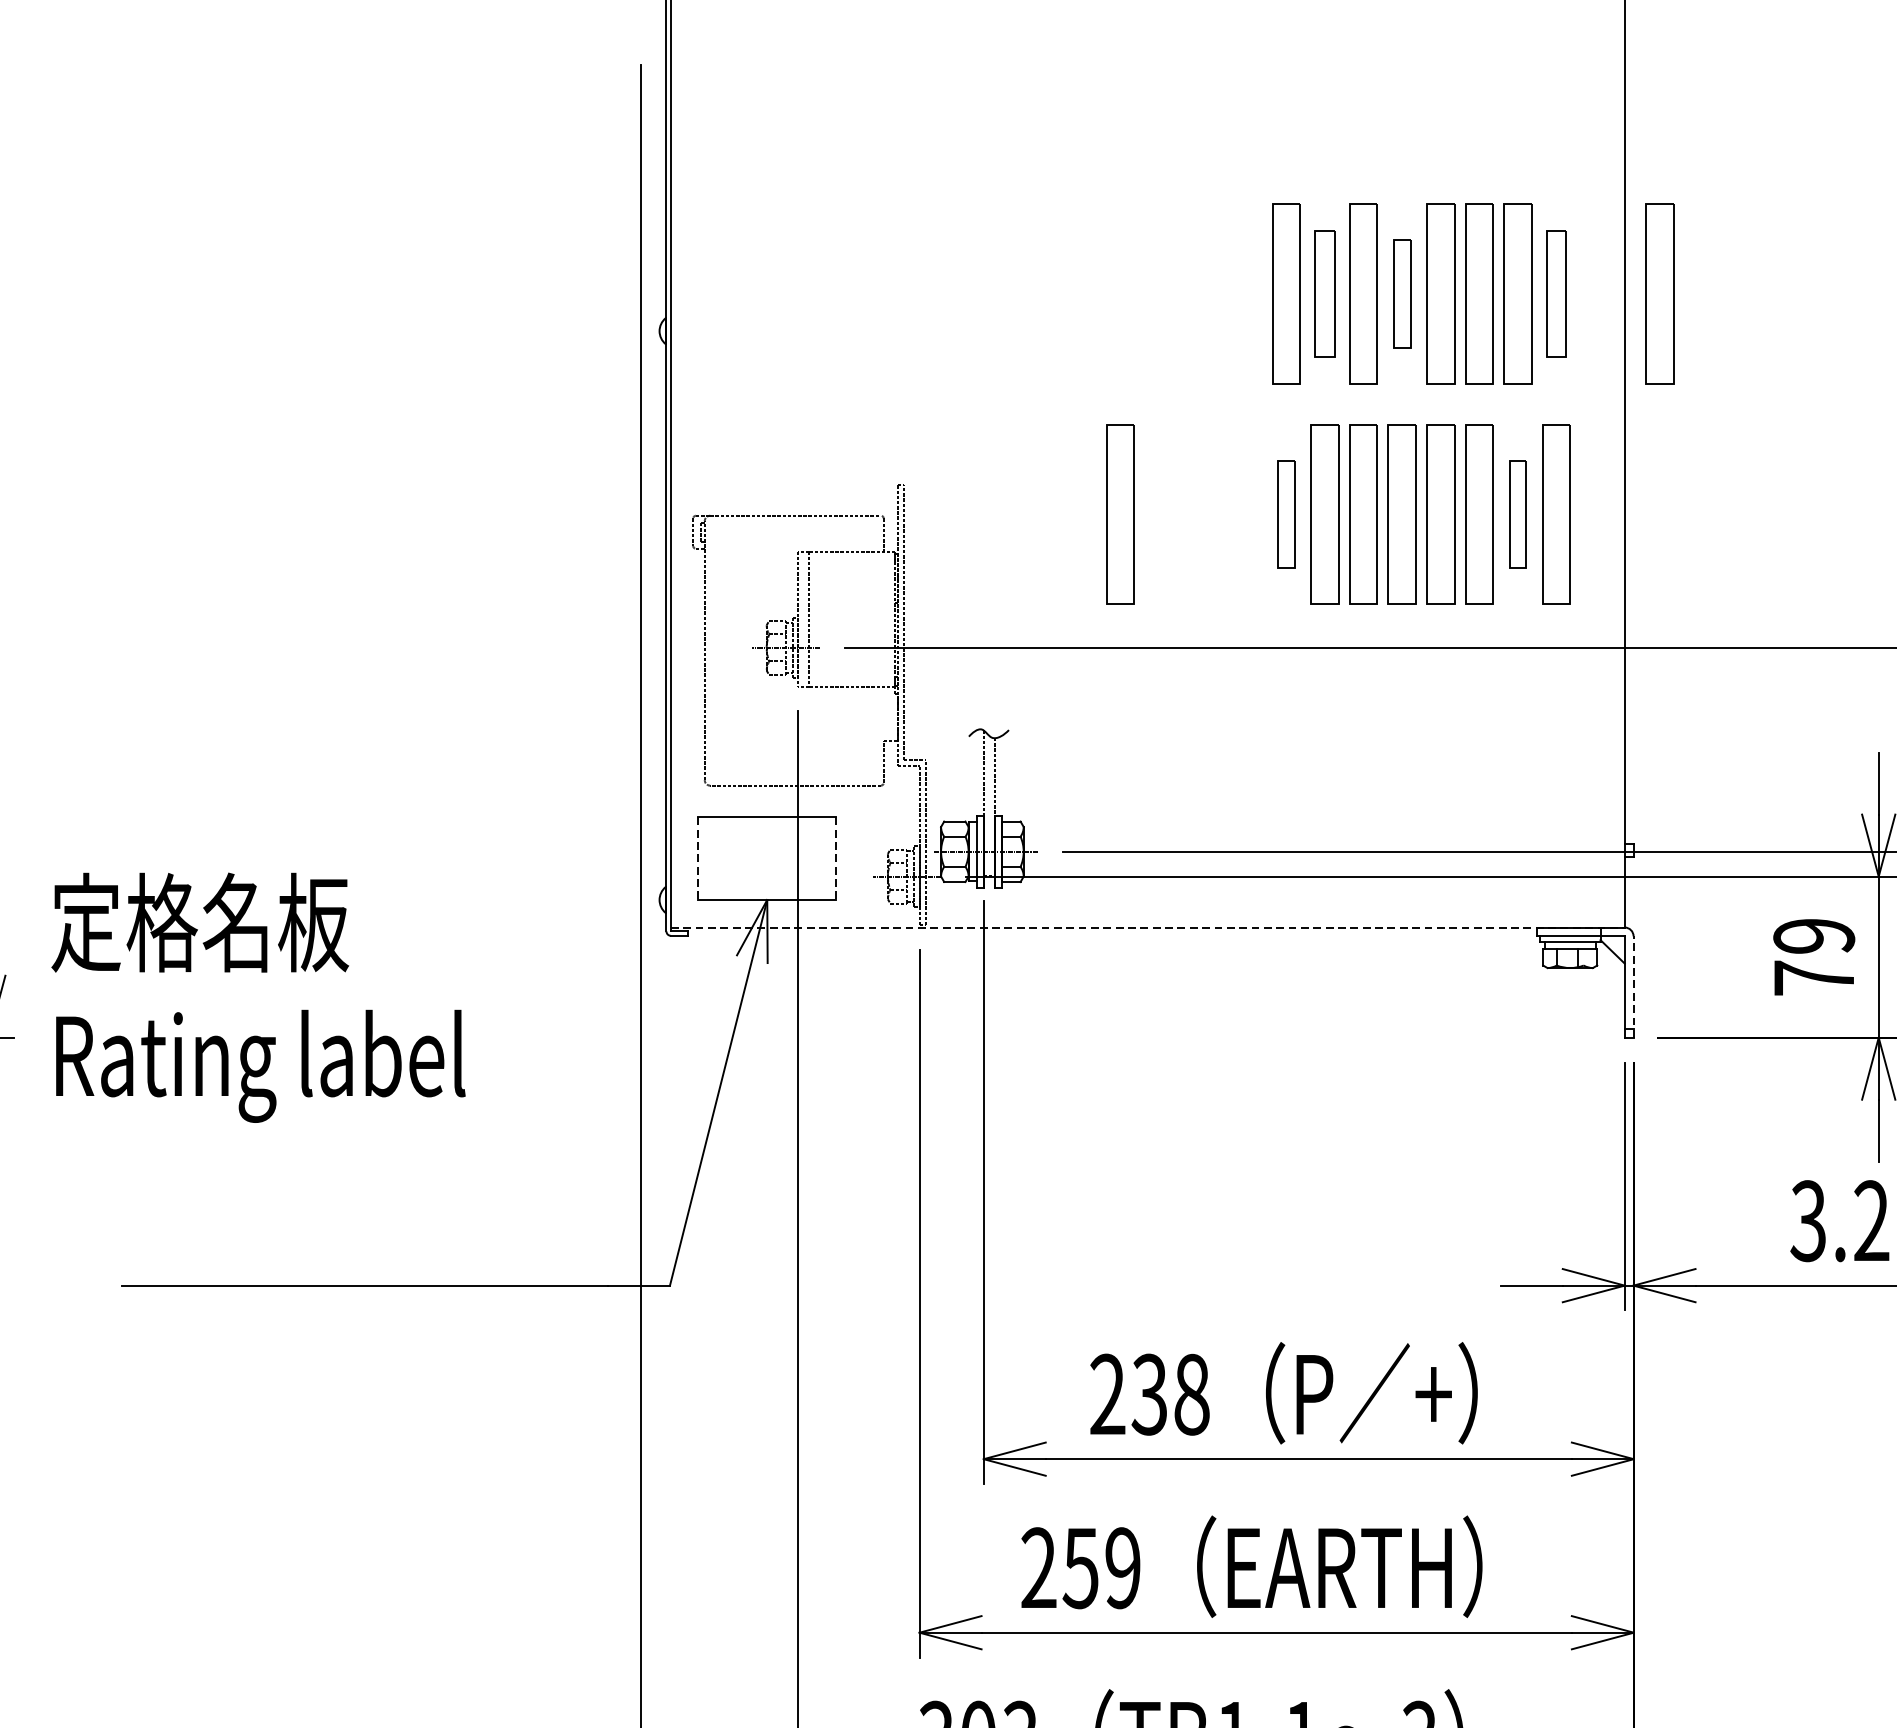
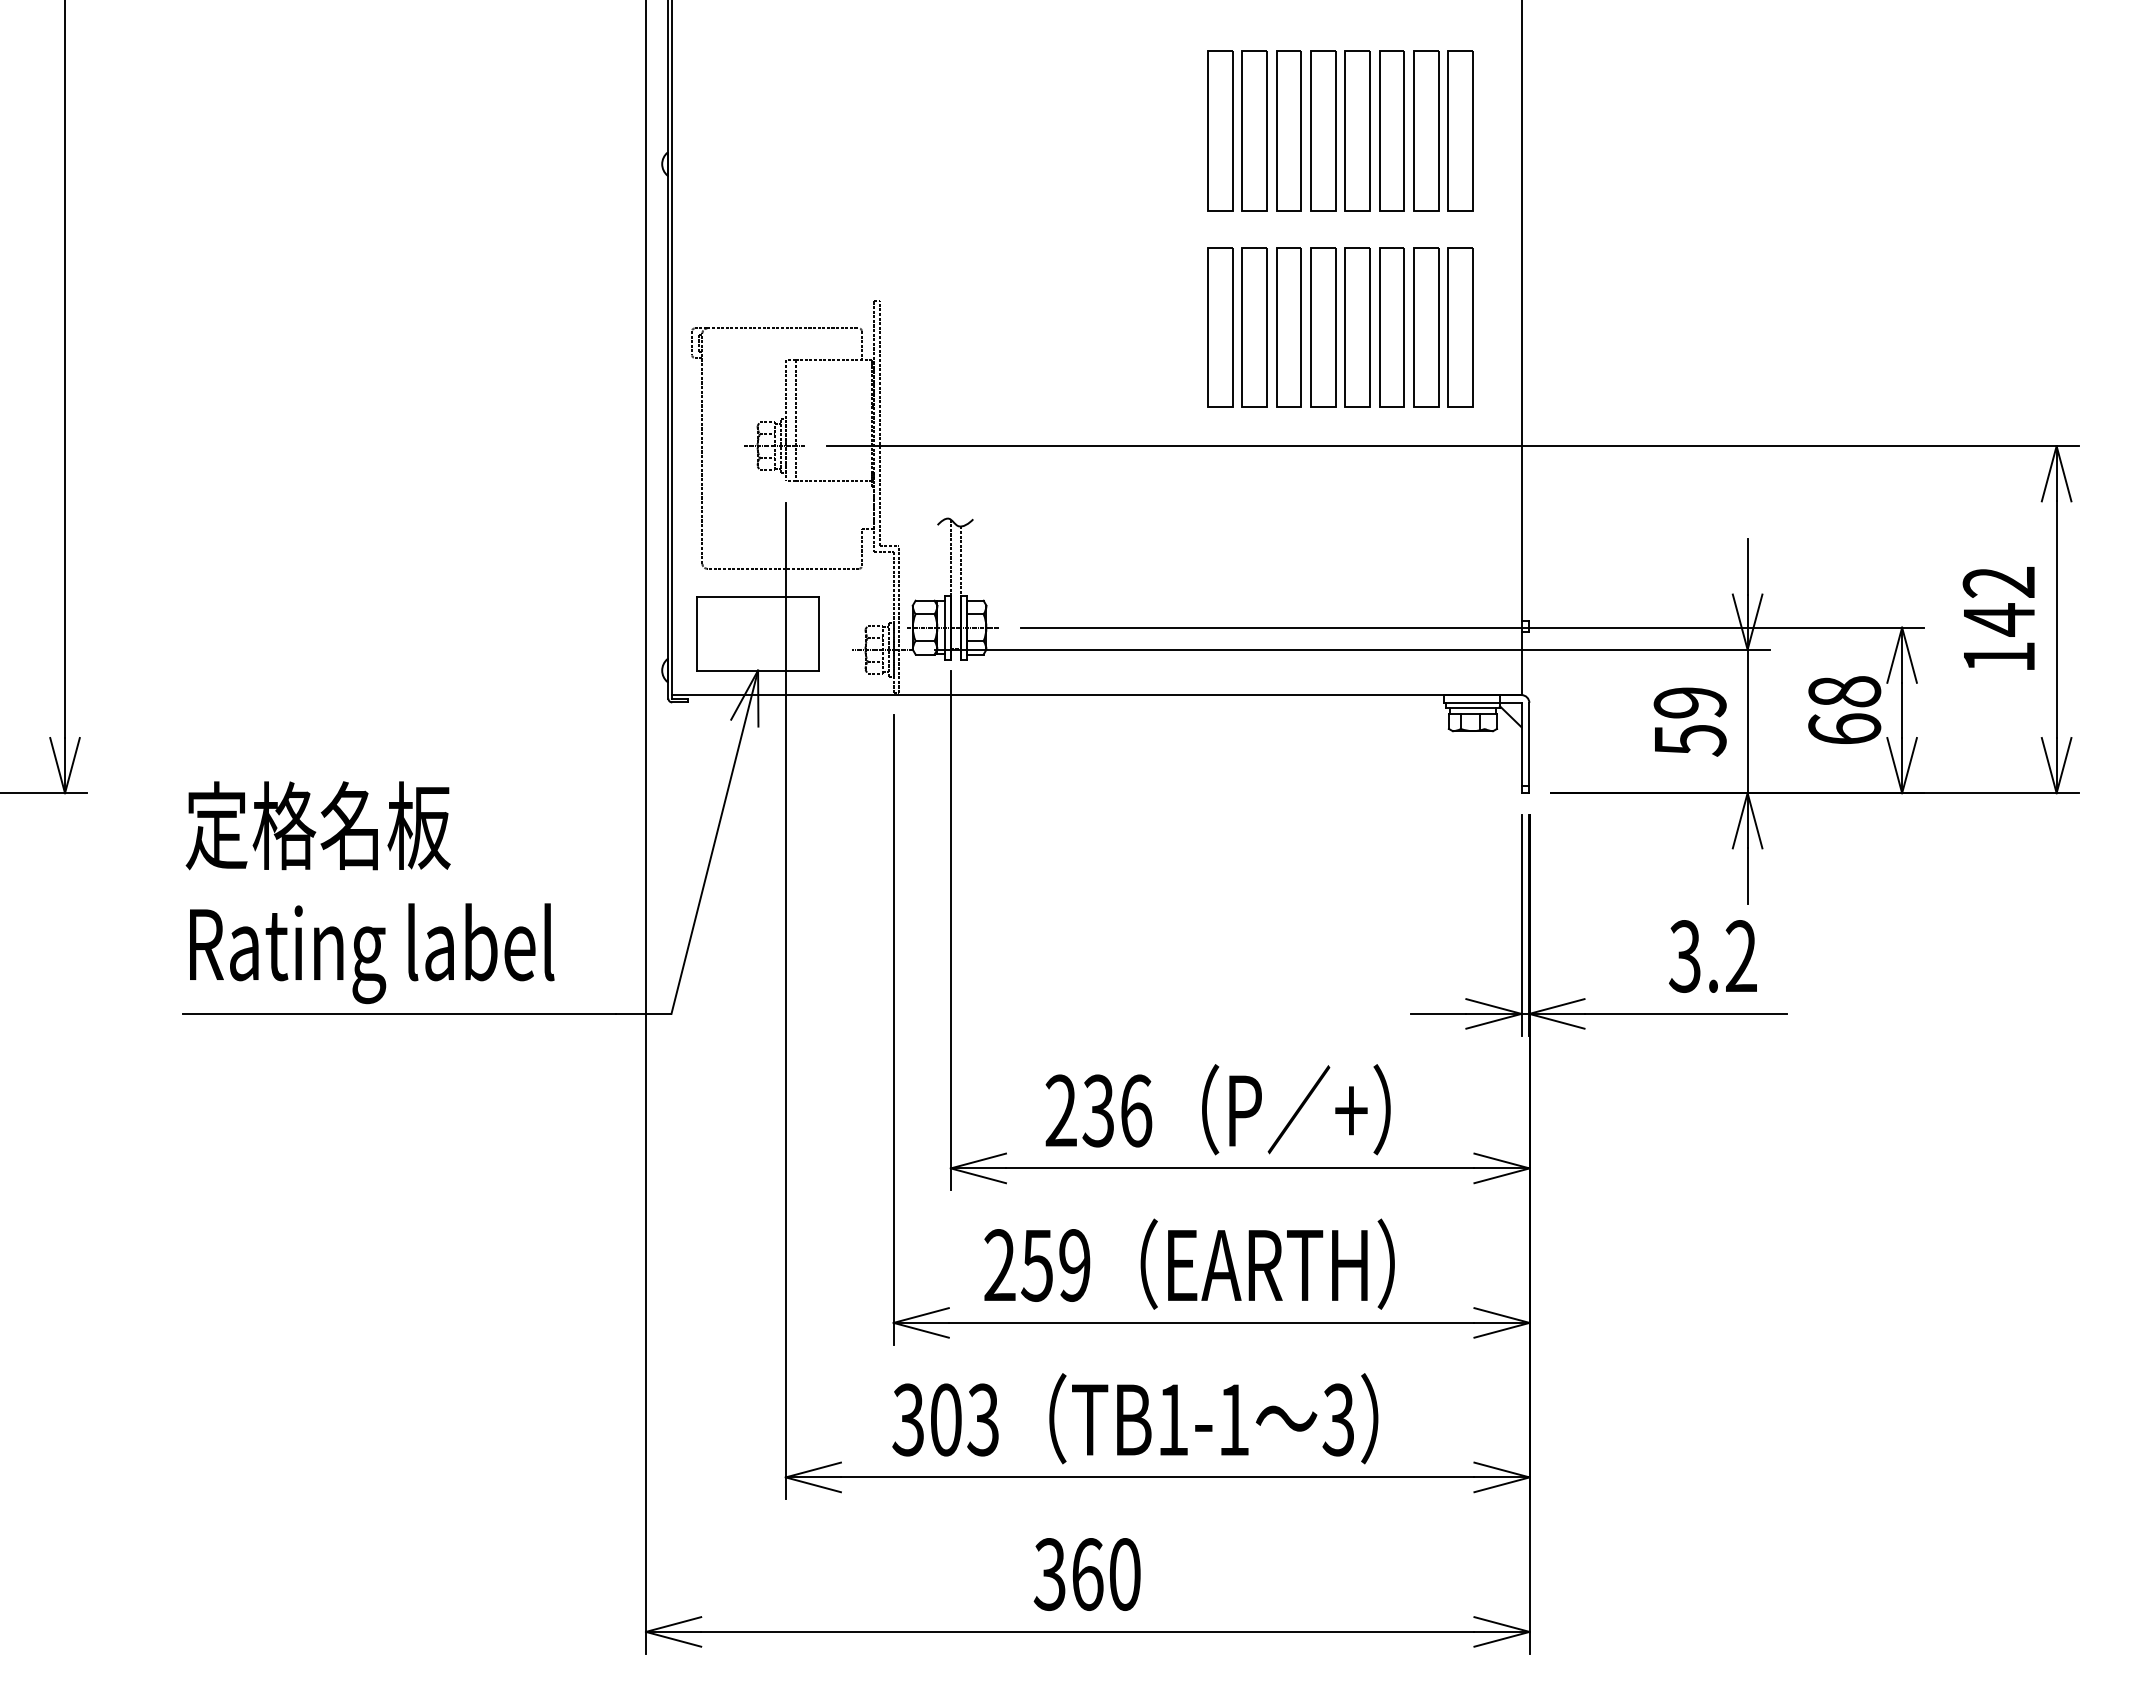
part: (1324, 293) -> (1254, 130), size x1.43
part: (1402, 293) -> (1323, 130), size x1.67
part: (1556, 293) -> (1460, 130), size x1.43
part: (1659, 293) -> (1552, 130), removed
part: (1120, 514) -> (1072, 327), removed
part: (1286, 514) -> (1220, 327), size x1.67
part: (1518, 514) -> (1426, 327), size x1.67
line: (698, 858) -> (696, 633), dashed -> solid
line: (836, 858) -> (819, 633), dashed -> solid
line: (1148, 927) -> (1097, 695), dashed -> solid
text: (1814, 978) -> (1690, 740), 79 -> 59
line: (1633, 986) -> (1529, 747), dashed -> solid
text: (257, 997) -> (369, 892), moved
text: (1192, 1394) -> (1136, 1110), 238 -> 236

